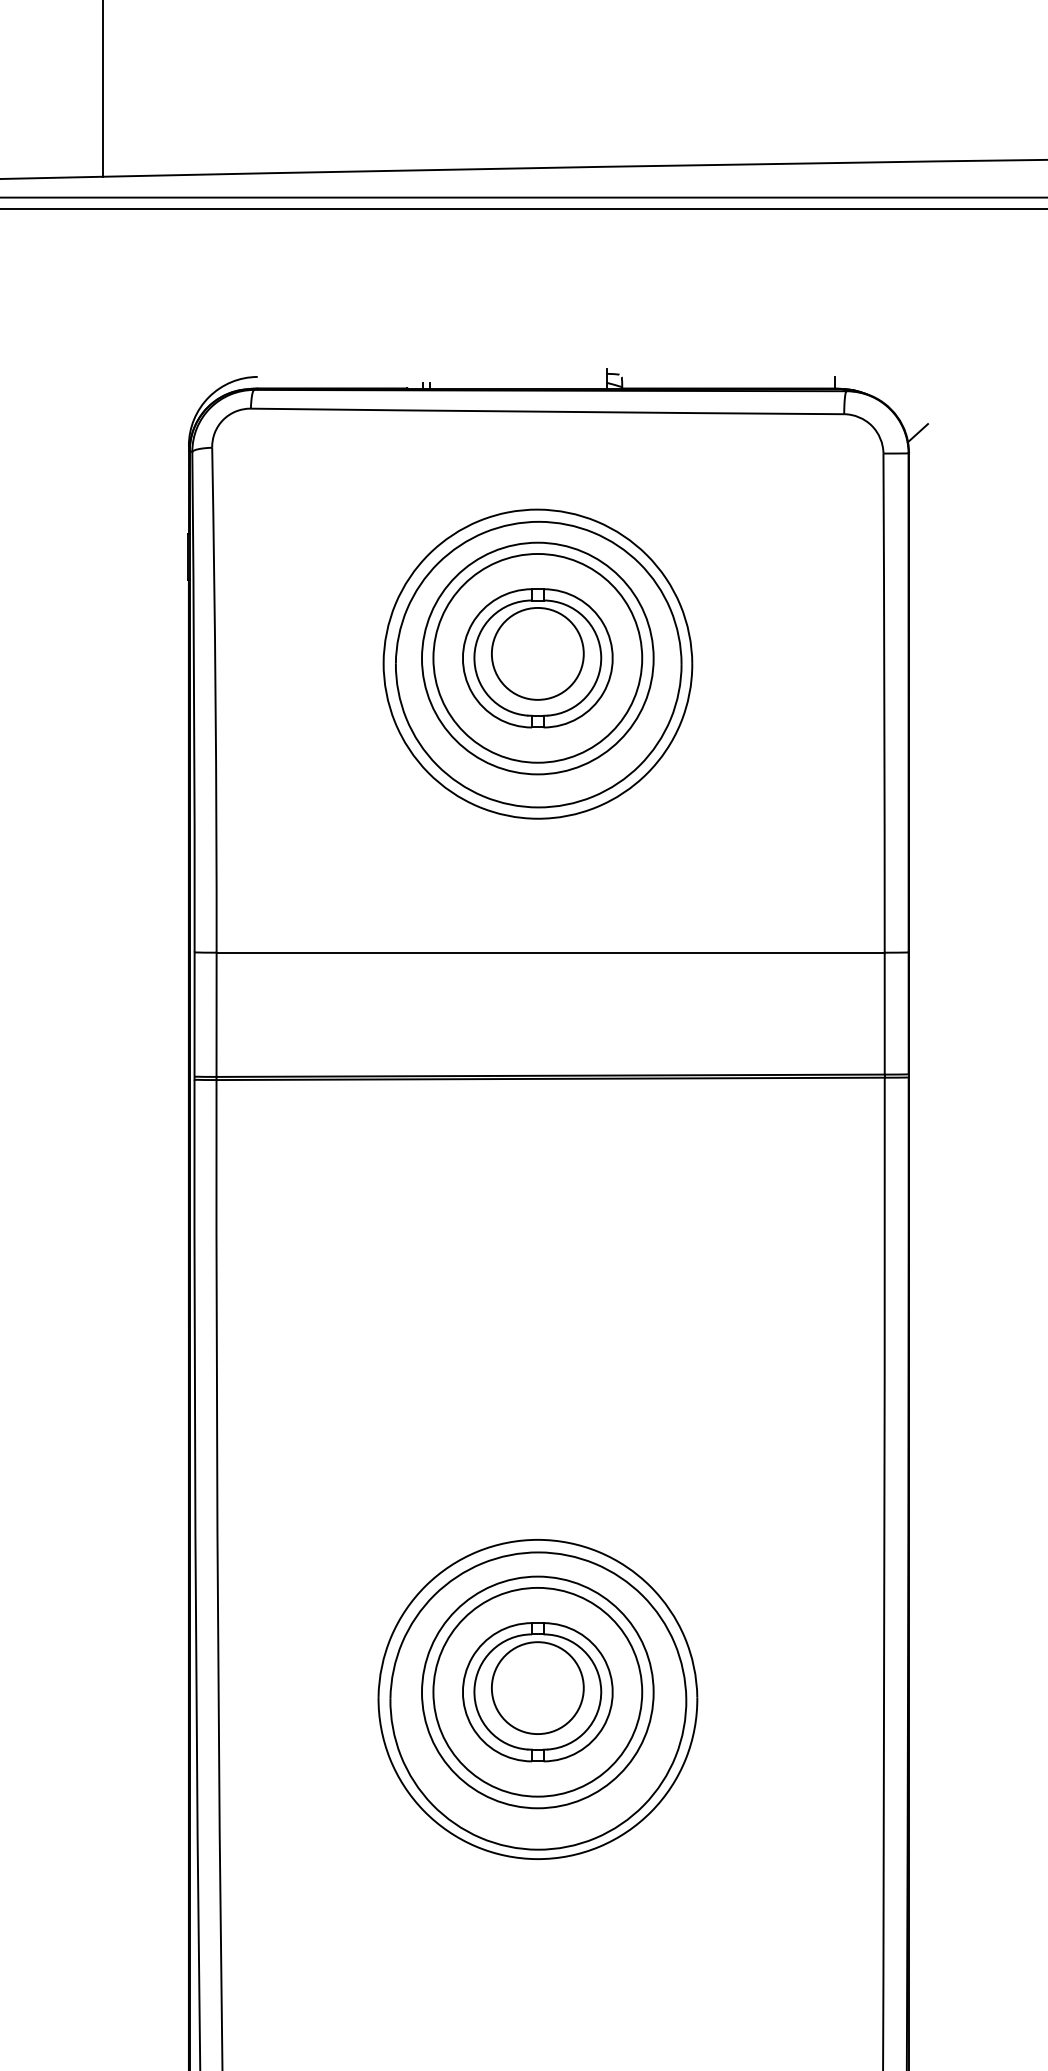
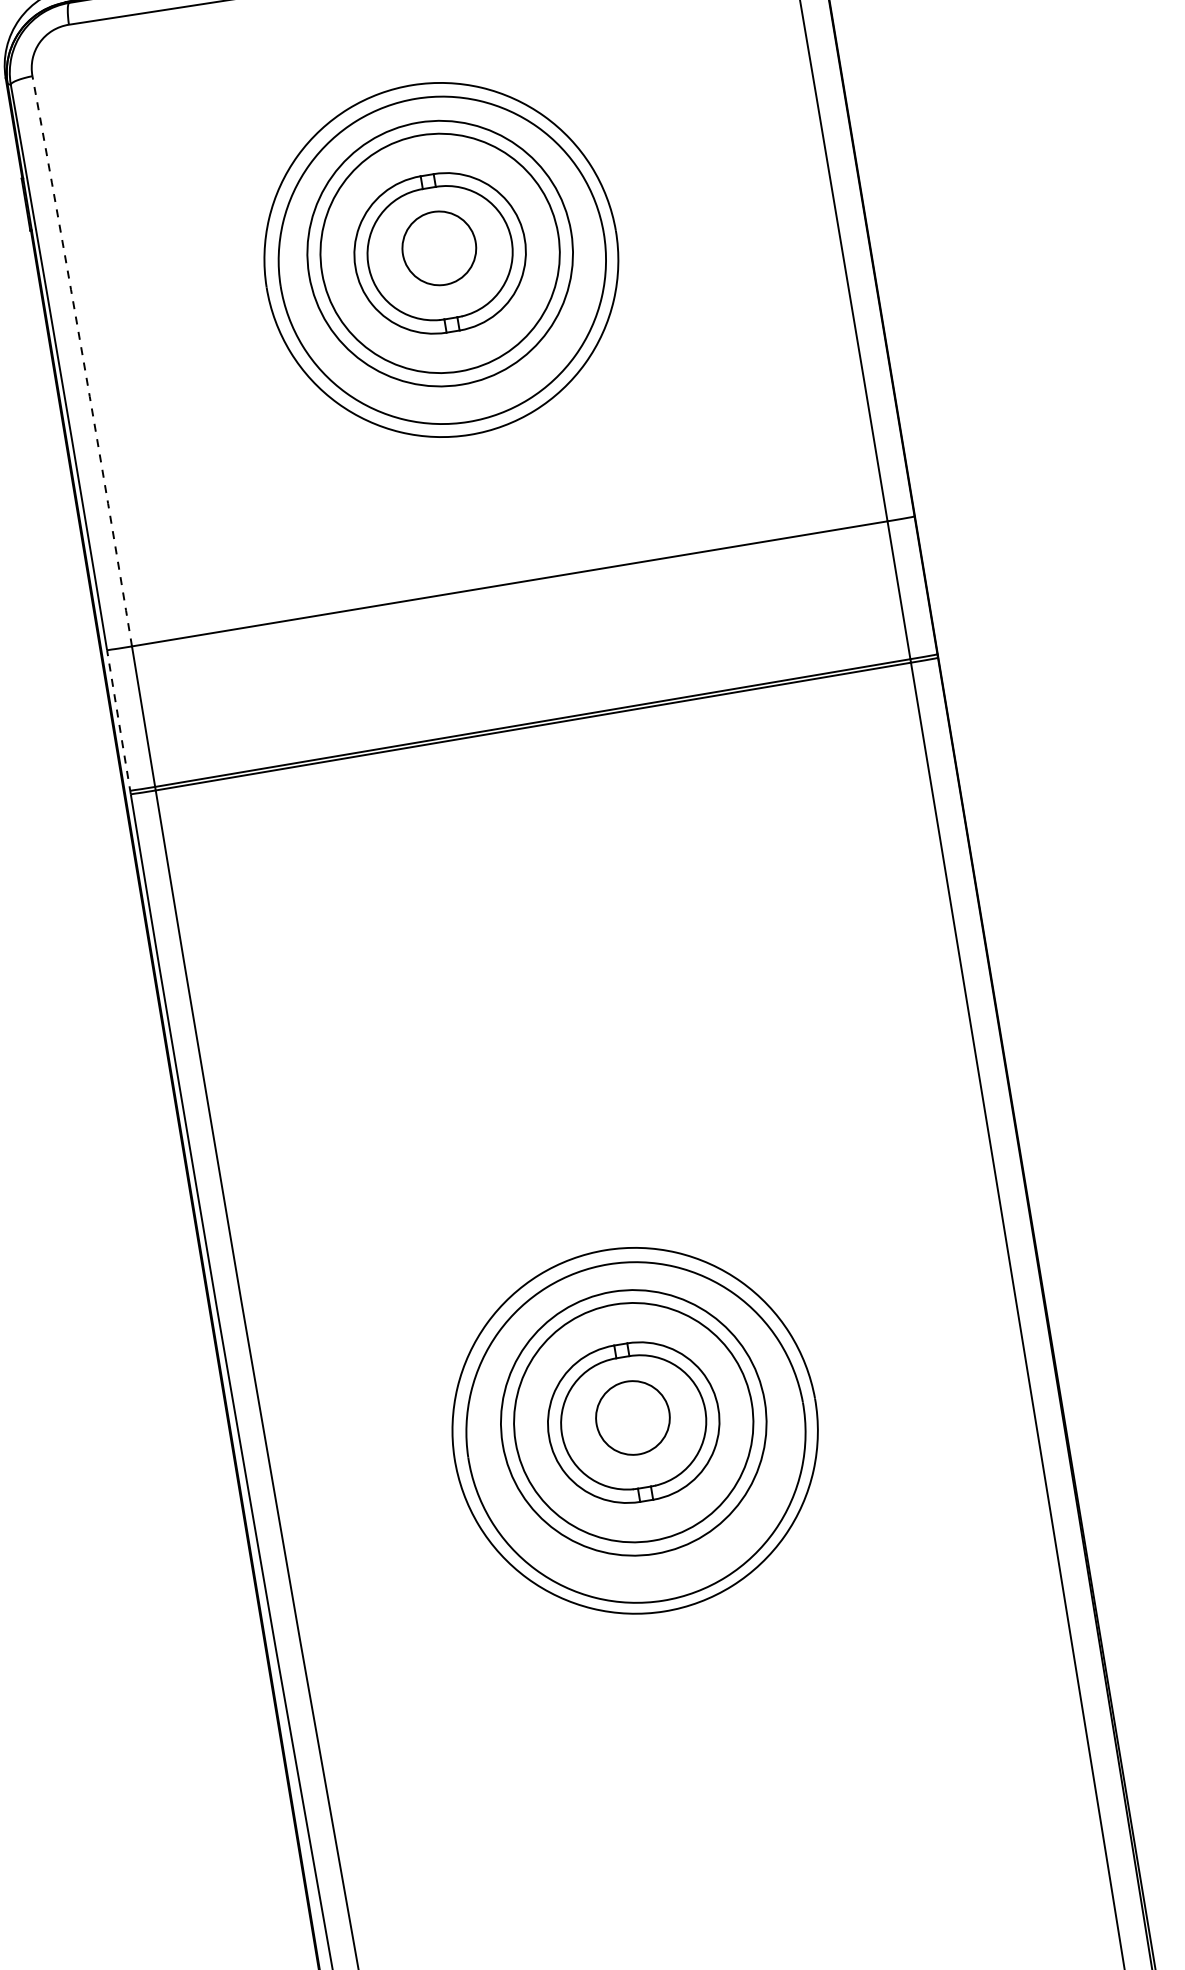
circle: (537, 653) -> (438, 247), size x0.7
arc: (215, 700) -> (83, 361), solid -> dashed
line: (194, 1016) -> (118, 722), solid -> dashed
circle: (537, 1688) -> (632, 1418), size x0.7

